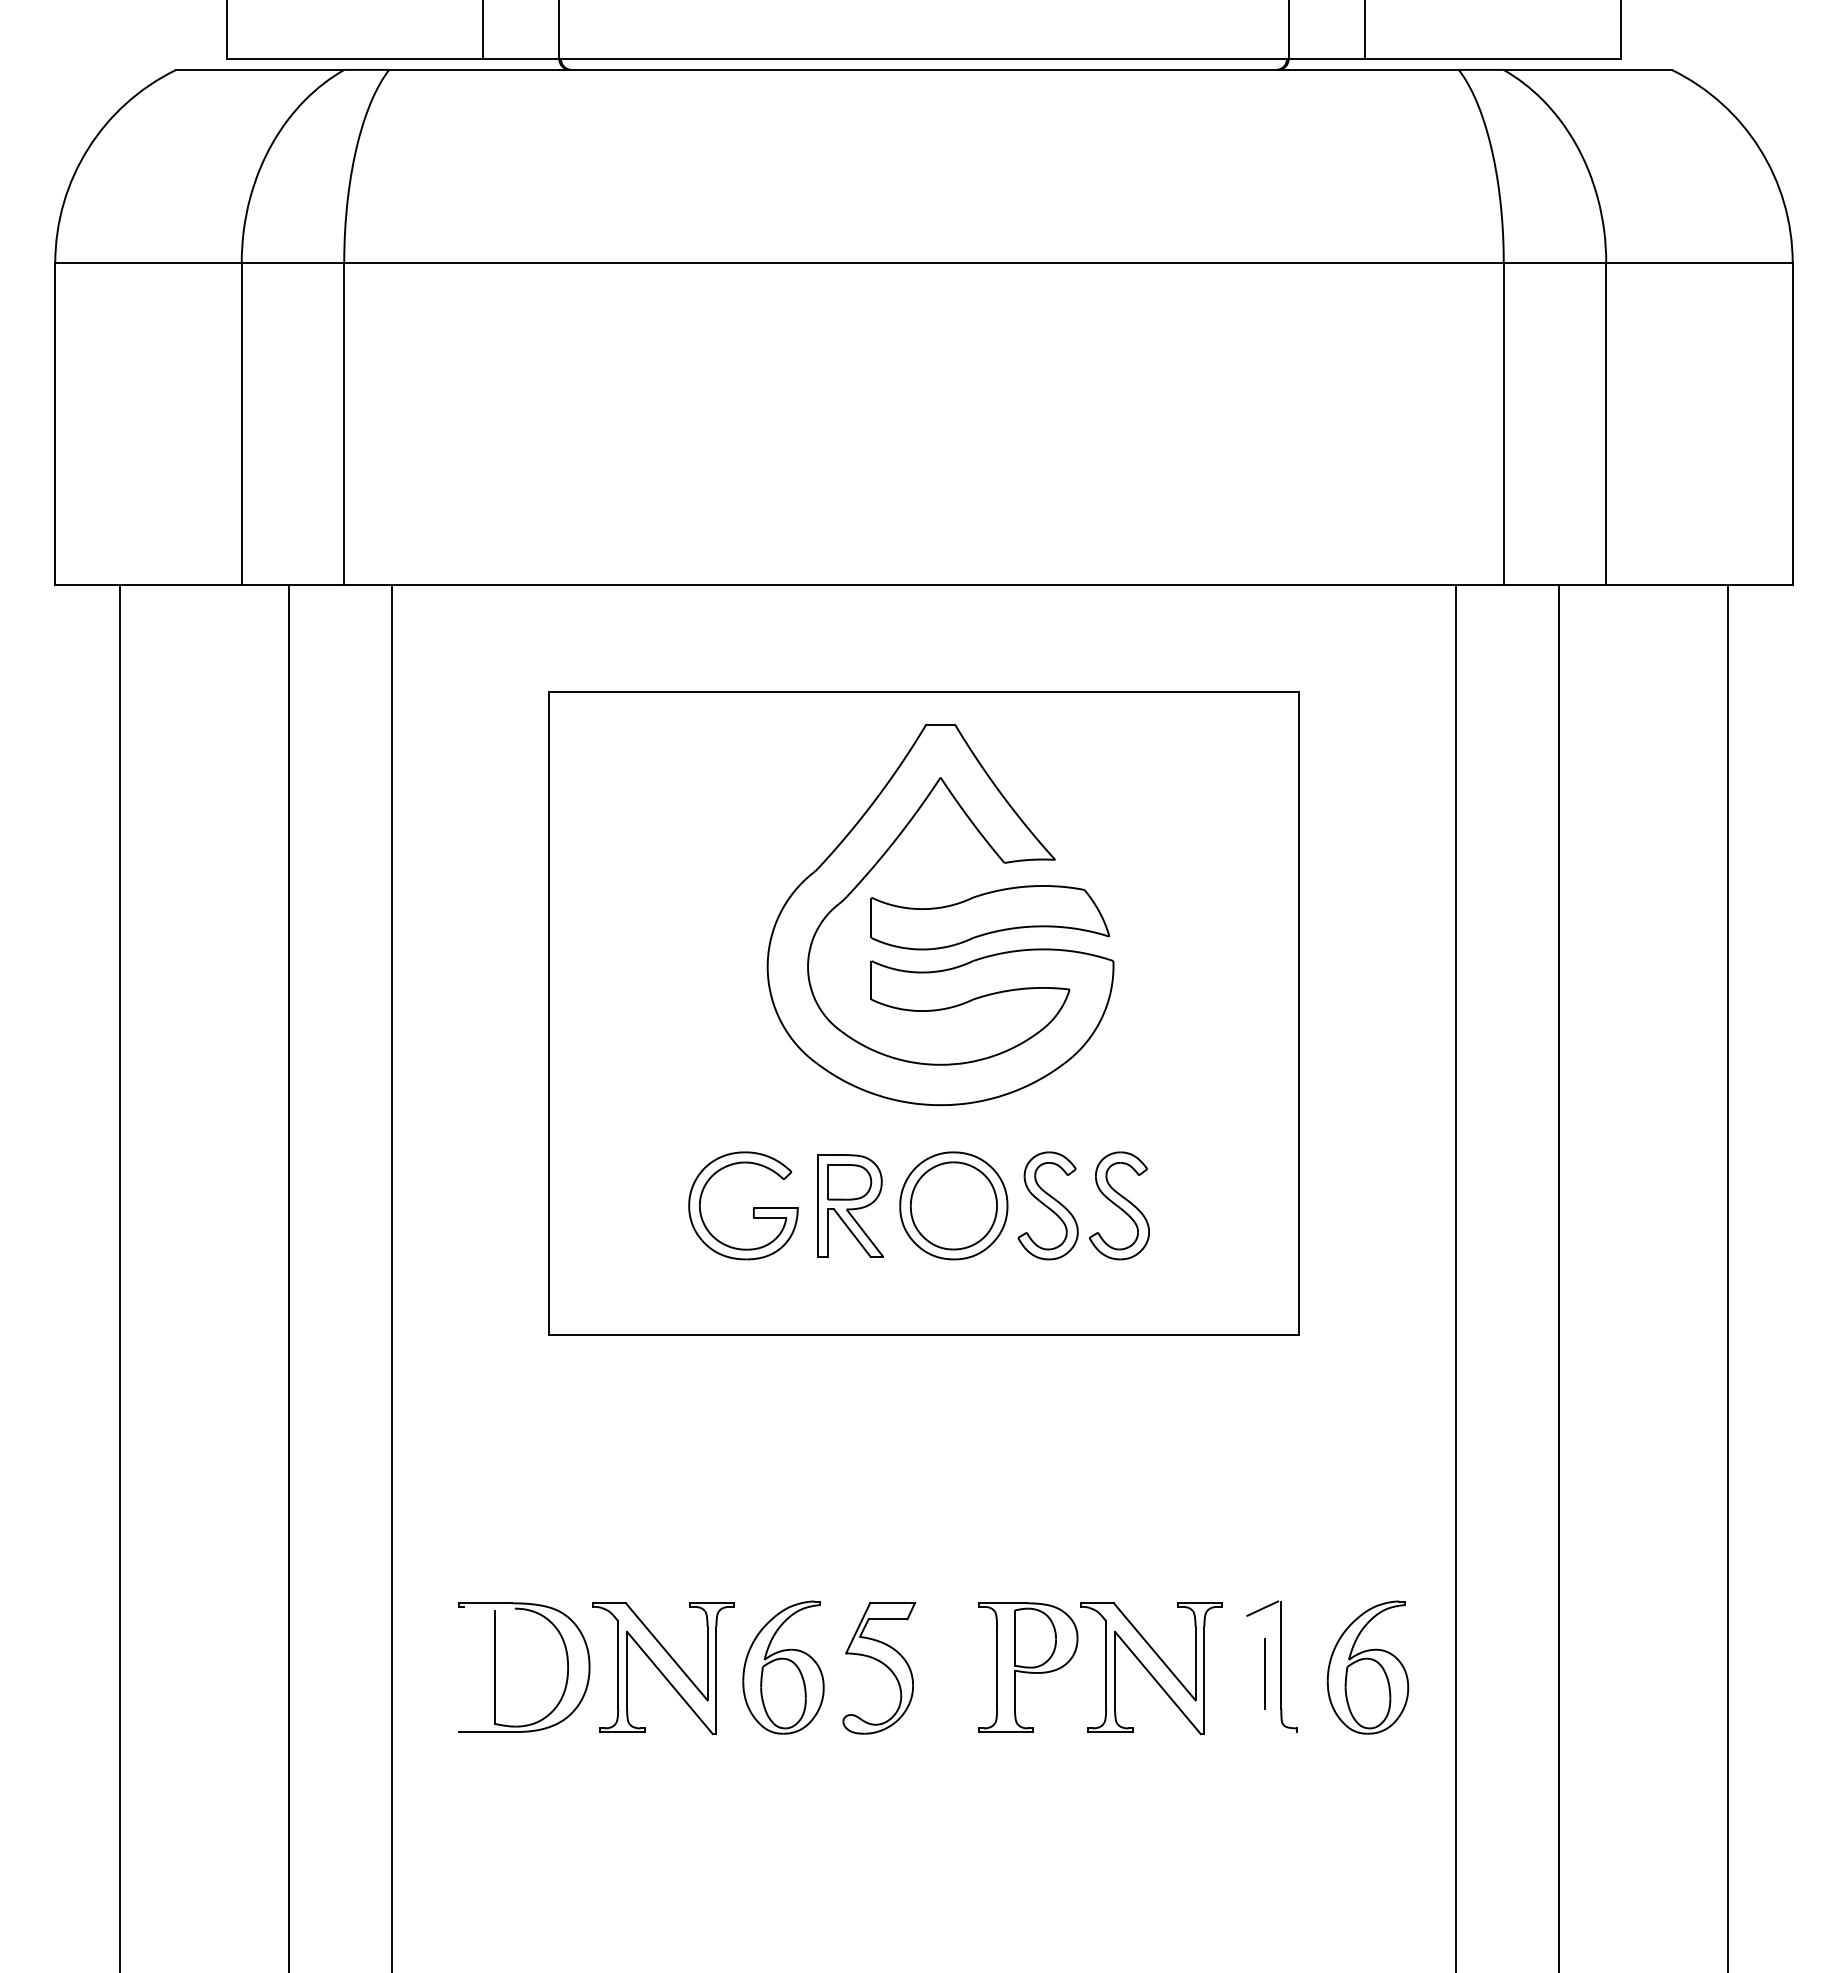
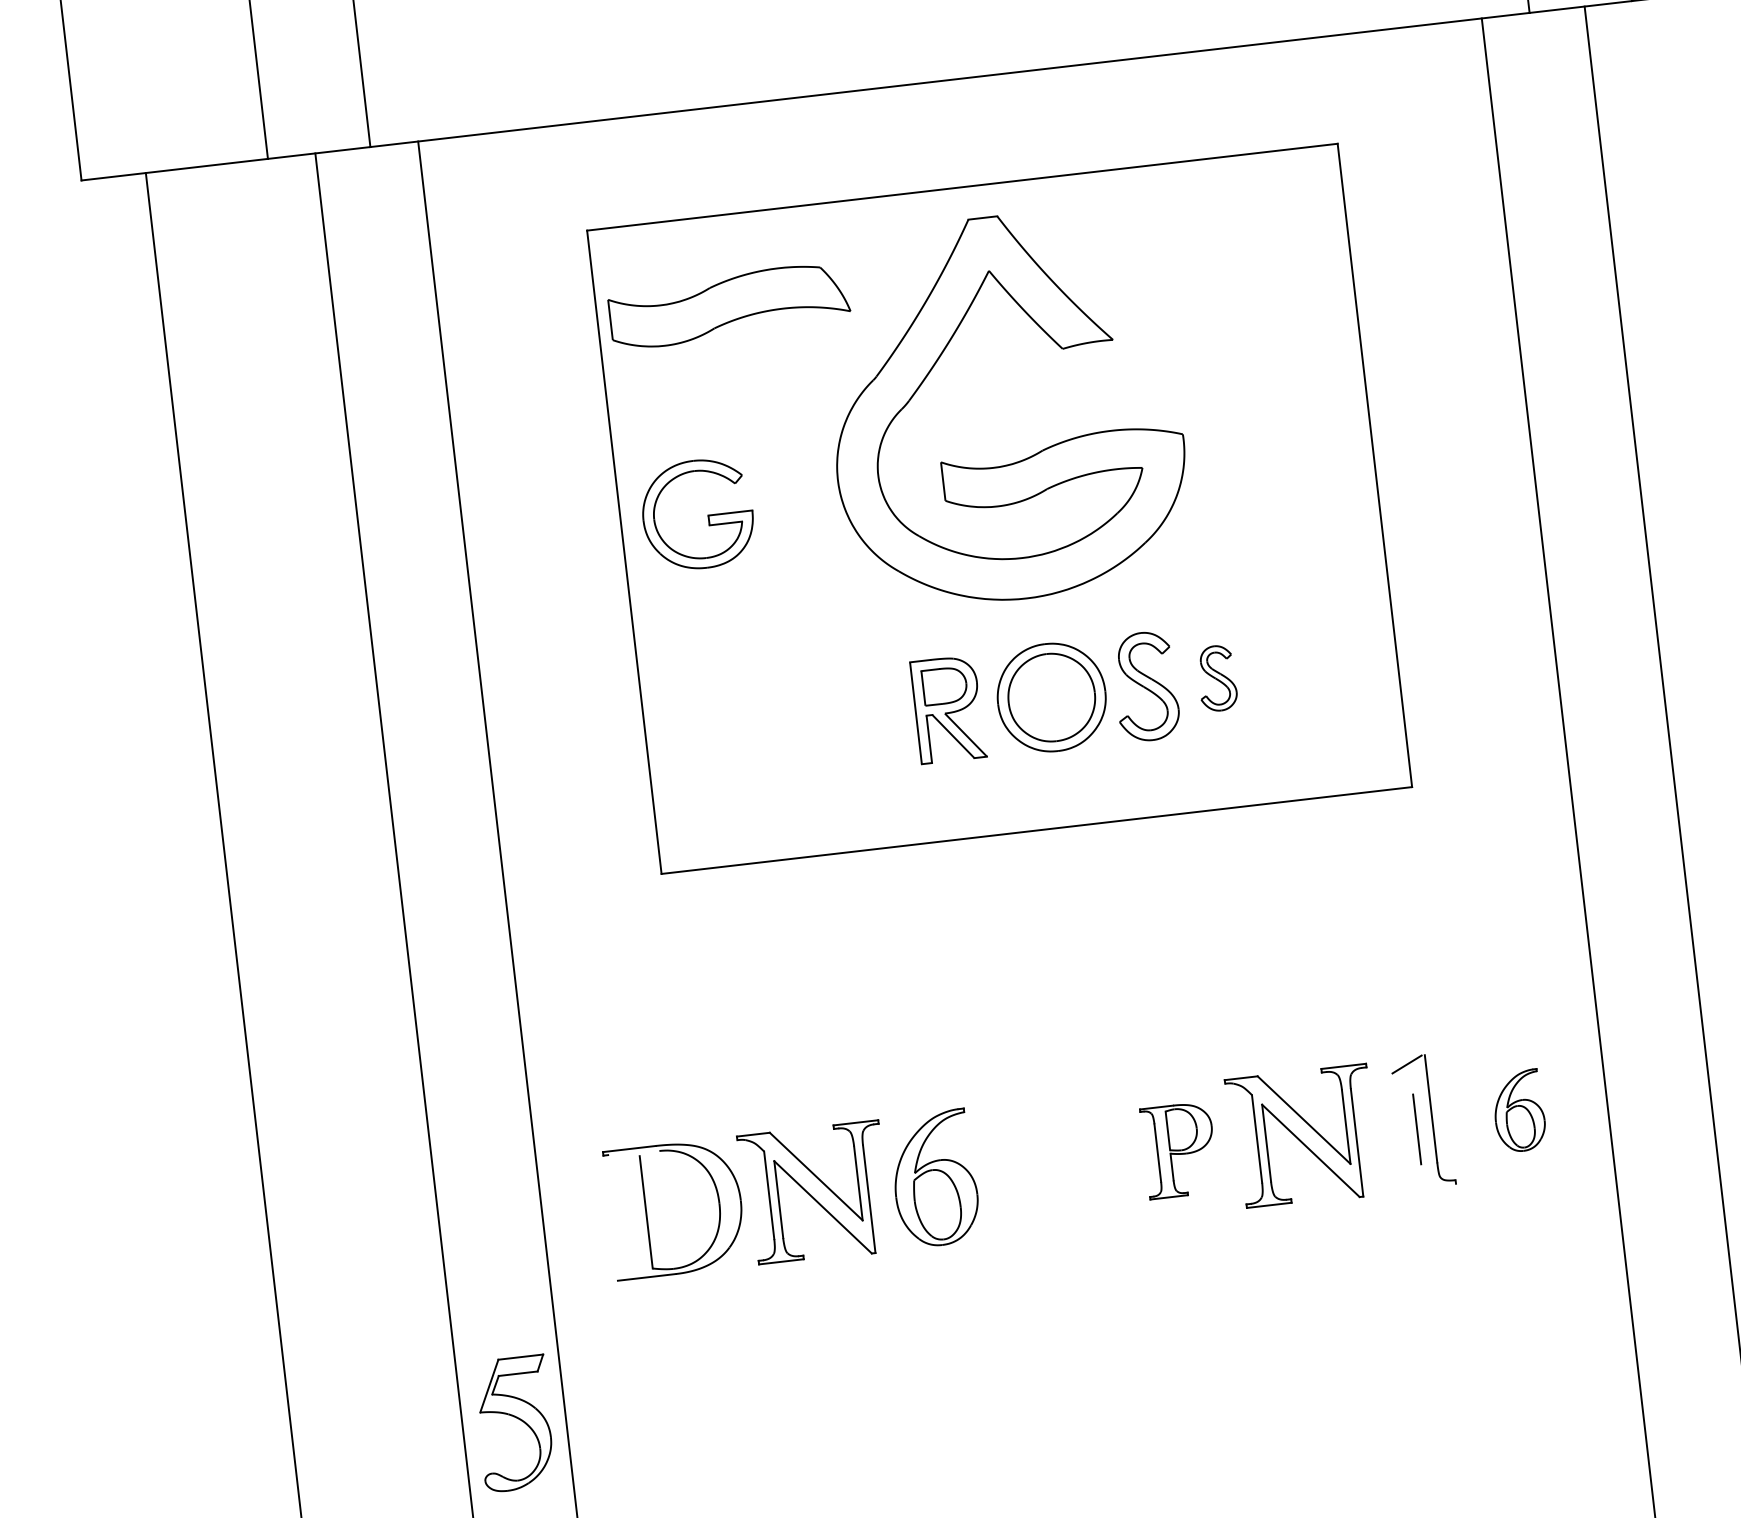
part: (990, 917) -> (729, 305), moved
part: (1118, 1205) -> (1216, 678), size x0.6
part: (753, 1207) -> (708, 515), moved
part: (1028, 1667) -> (1179, 1150), size x0.7
part: (1367, 1667) -> (1518, 1111), size x0.6
part: (878, 1668) -> (514, 1423), moved

